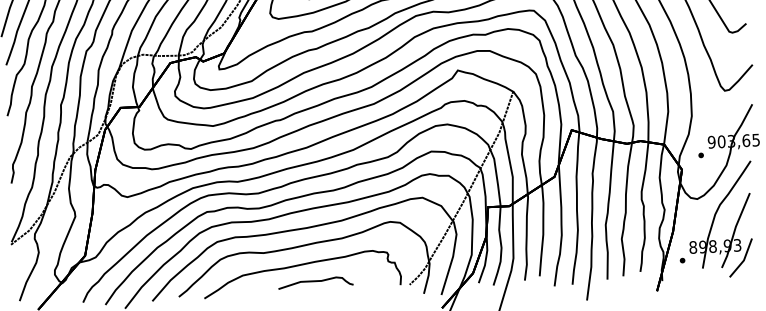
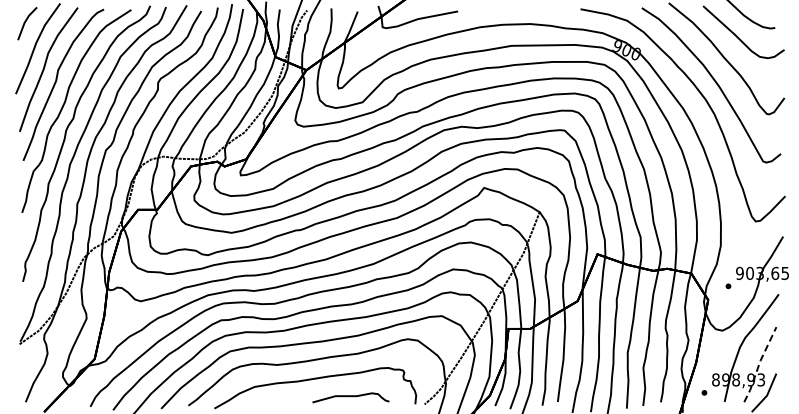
line: (735, 230) -> (759, 364), solid -> dashed
curve: (315, 282) -> (350, 397), moved

